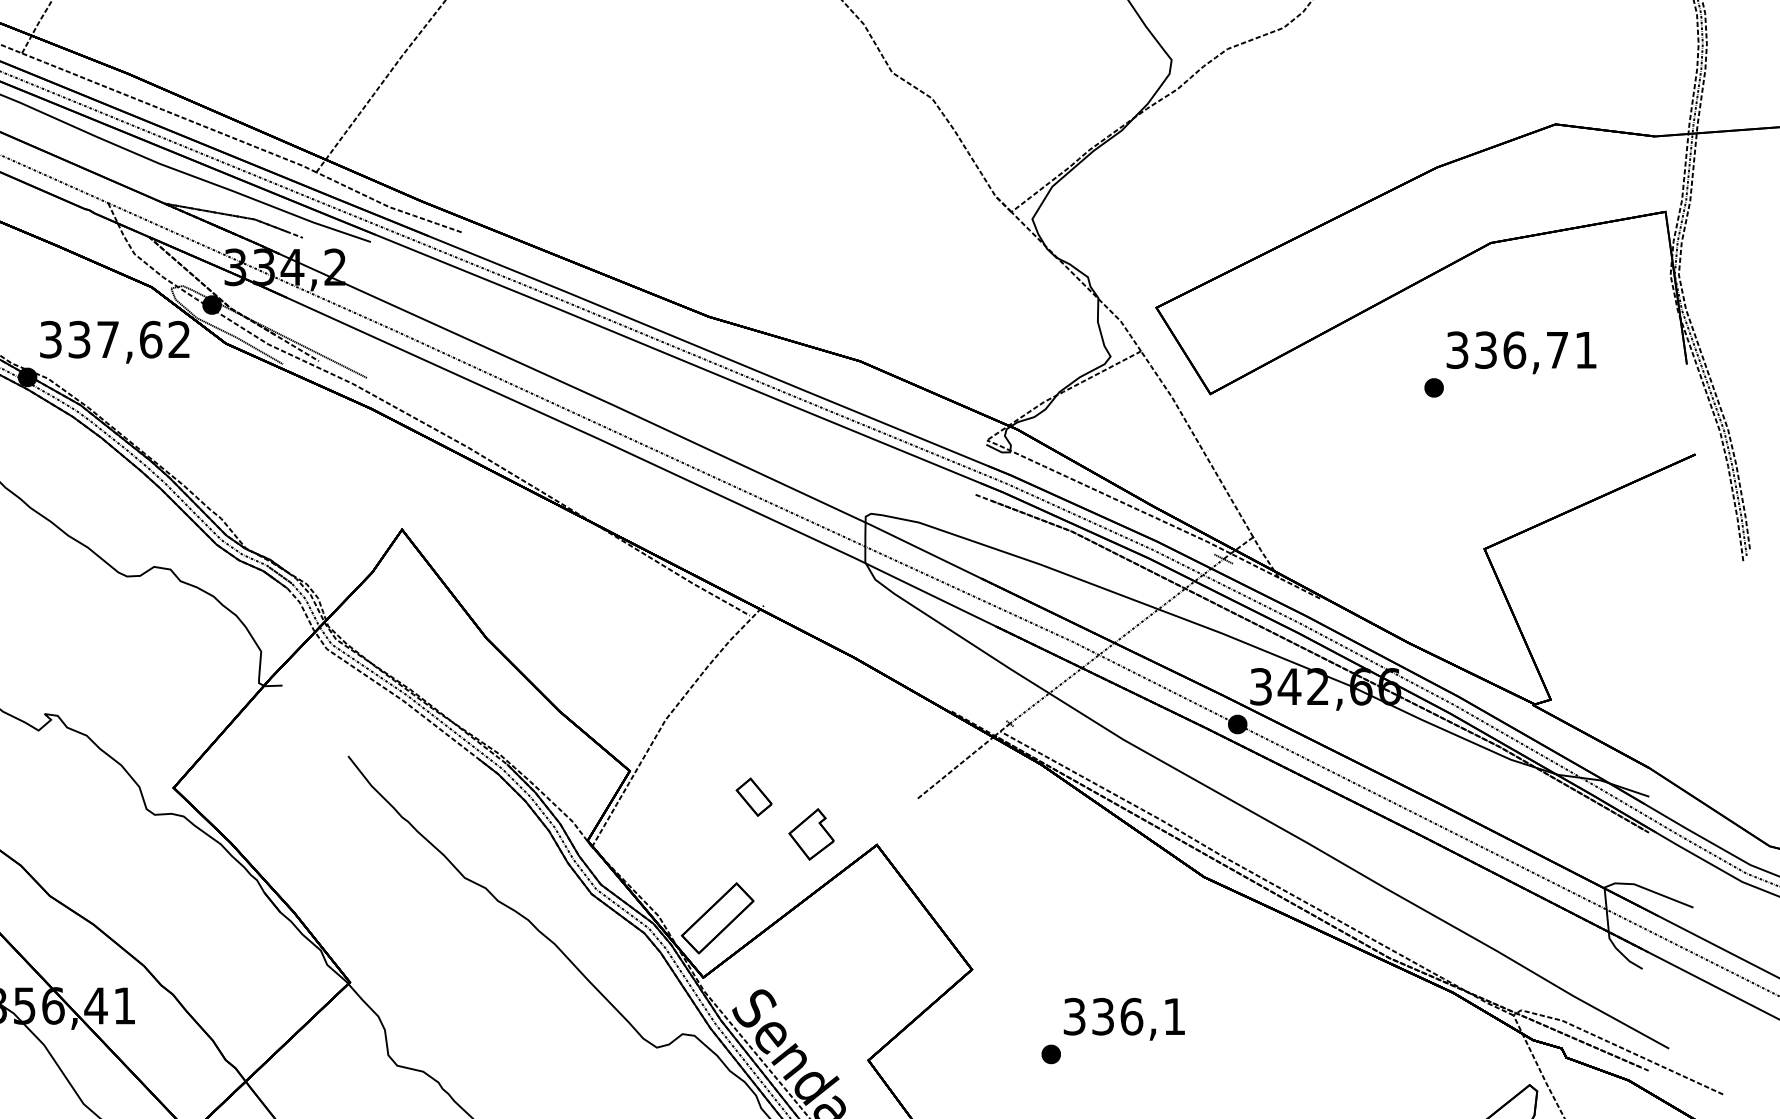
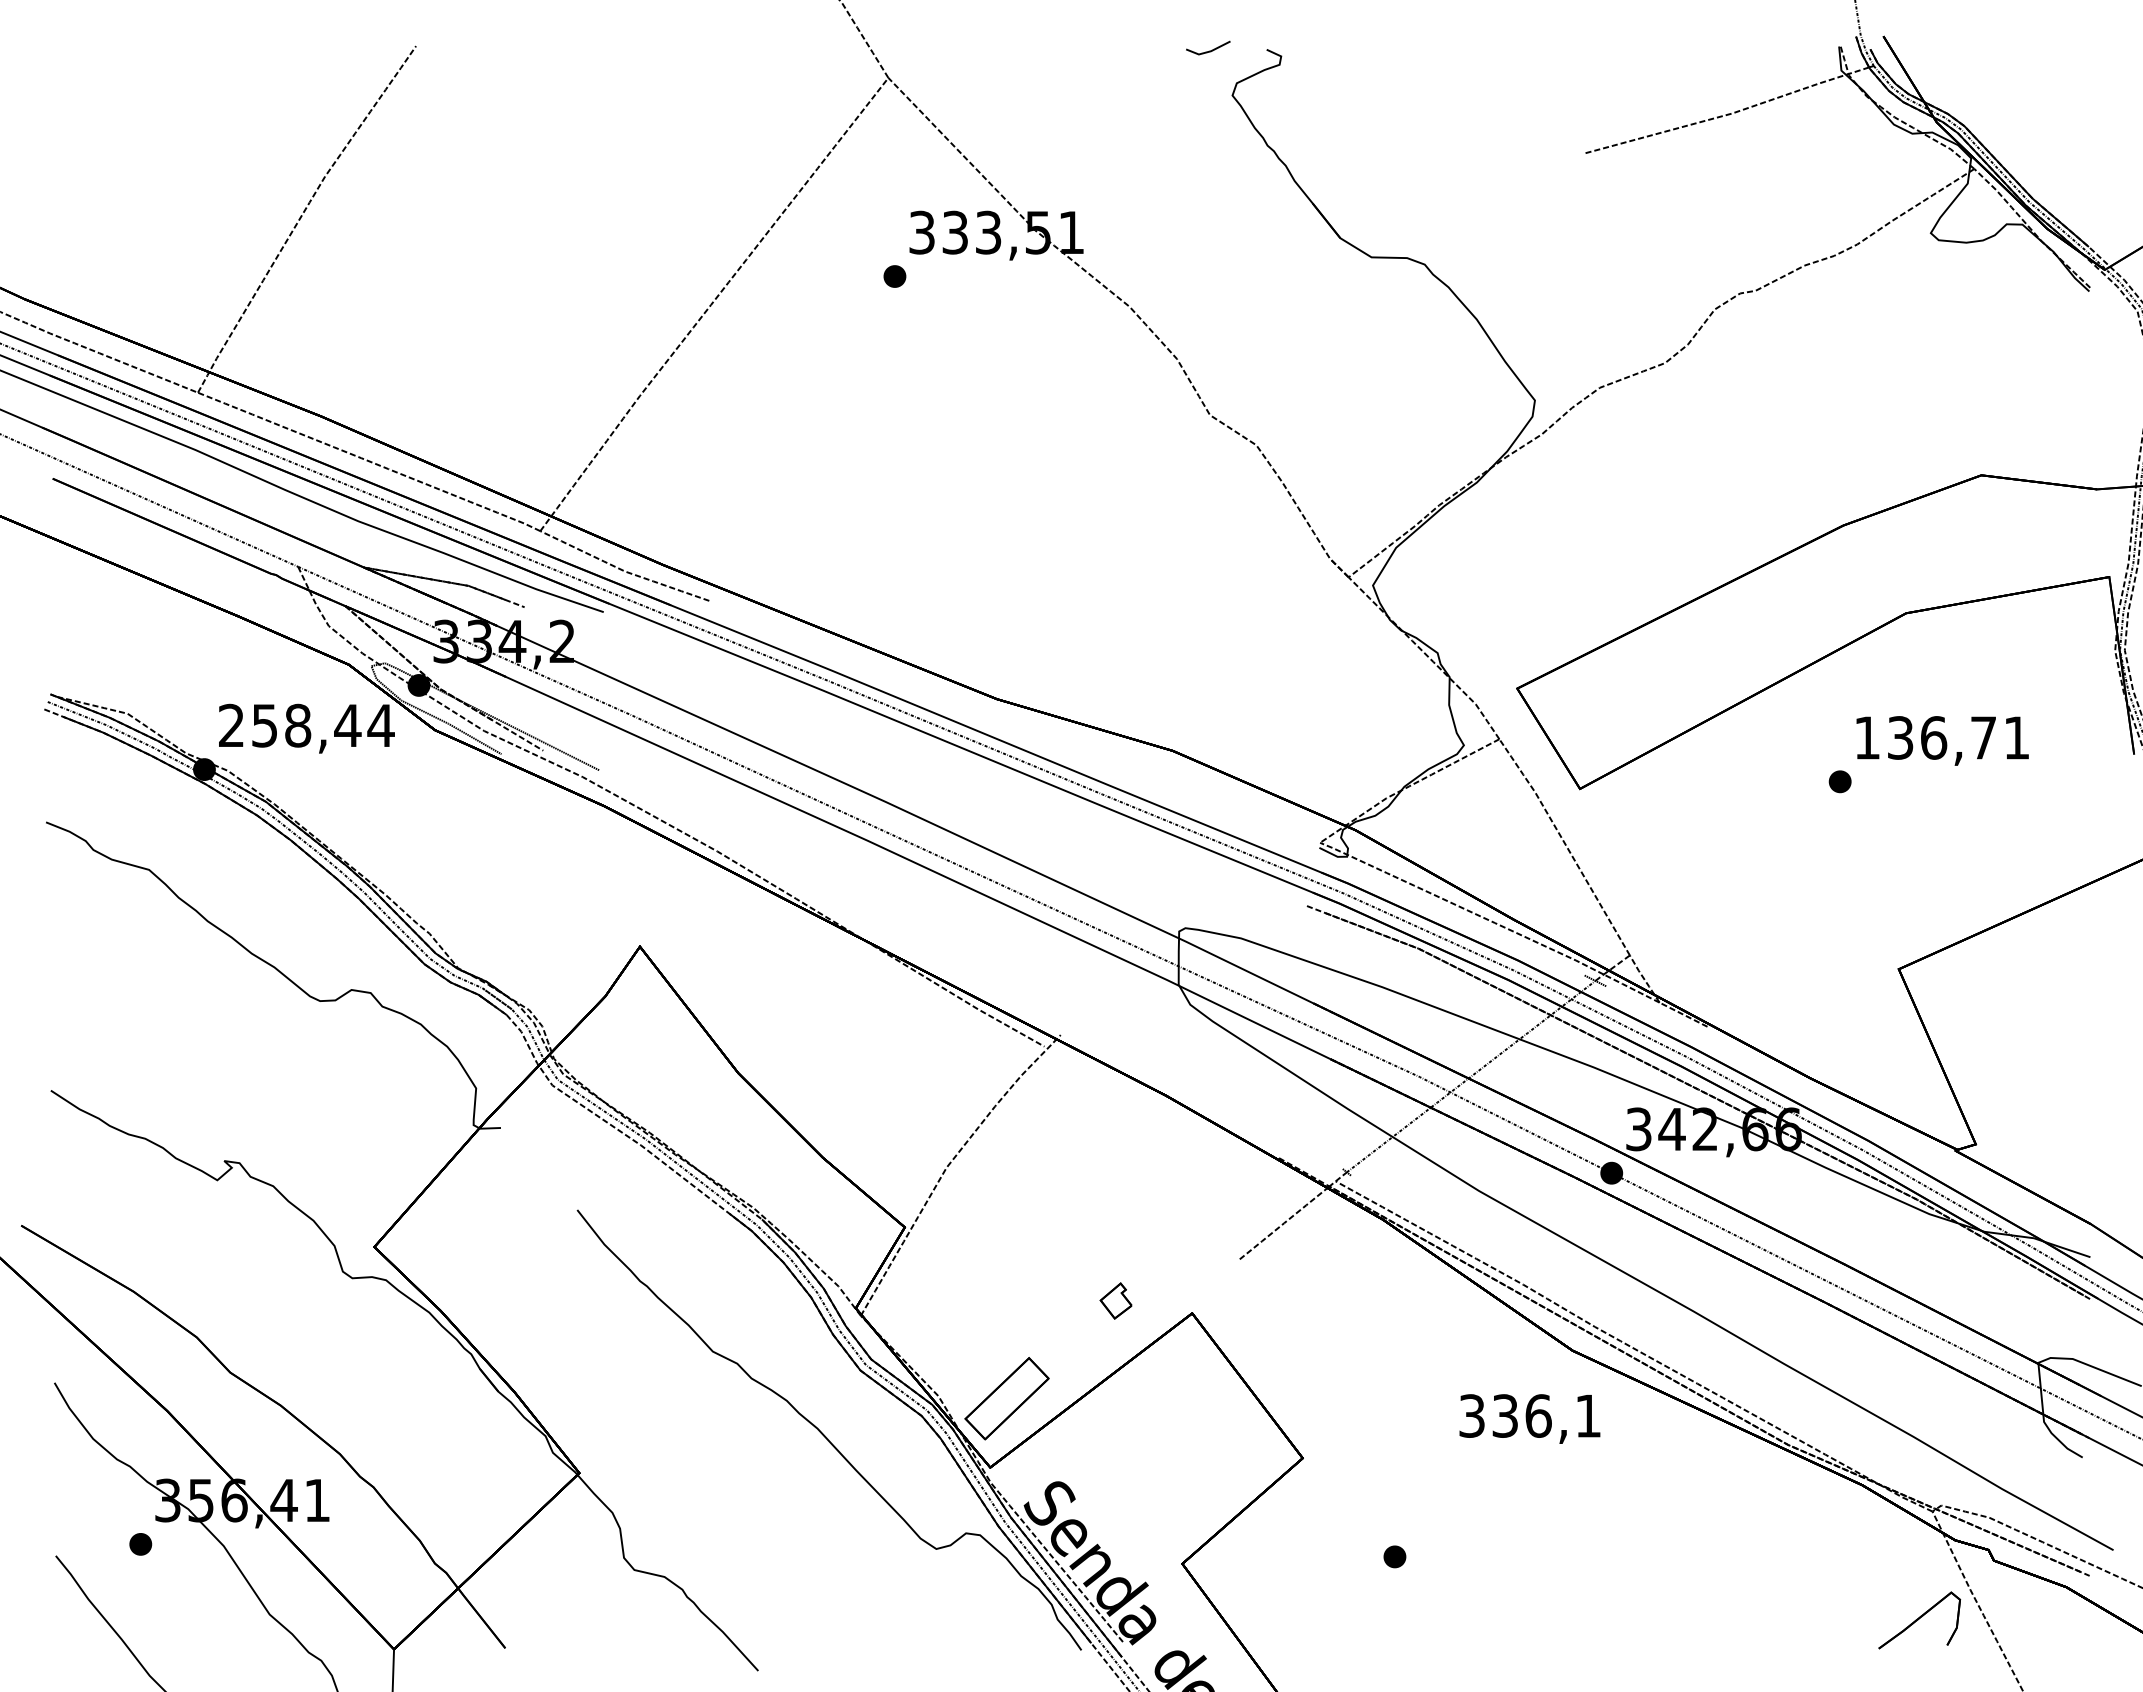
text: (115, 339) -> (306, 725), 337,62 -> 258,44
text: (1456, 349) -> (1866, 737), 336,71 -> 136,71
part: (754, 796) -> (1049, 1257), removed
part: (810, 833) -> (1115, 1300), size x0.6
text: (1123, 1018) -> (1529, 1418), moved

